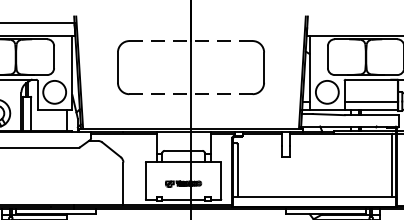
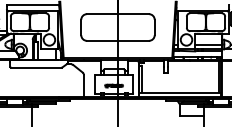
line: (192, 41) -> (118, 14), dashed -> solid
line: (192, 93) -> (118, 40), dashed -> solid

